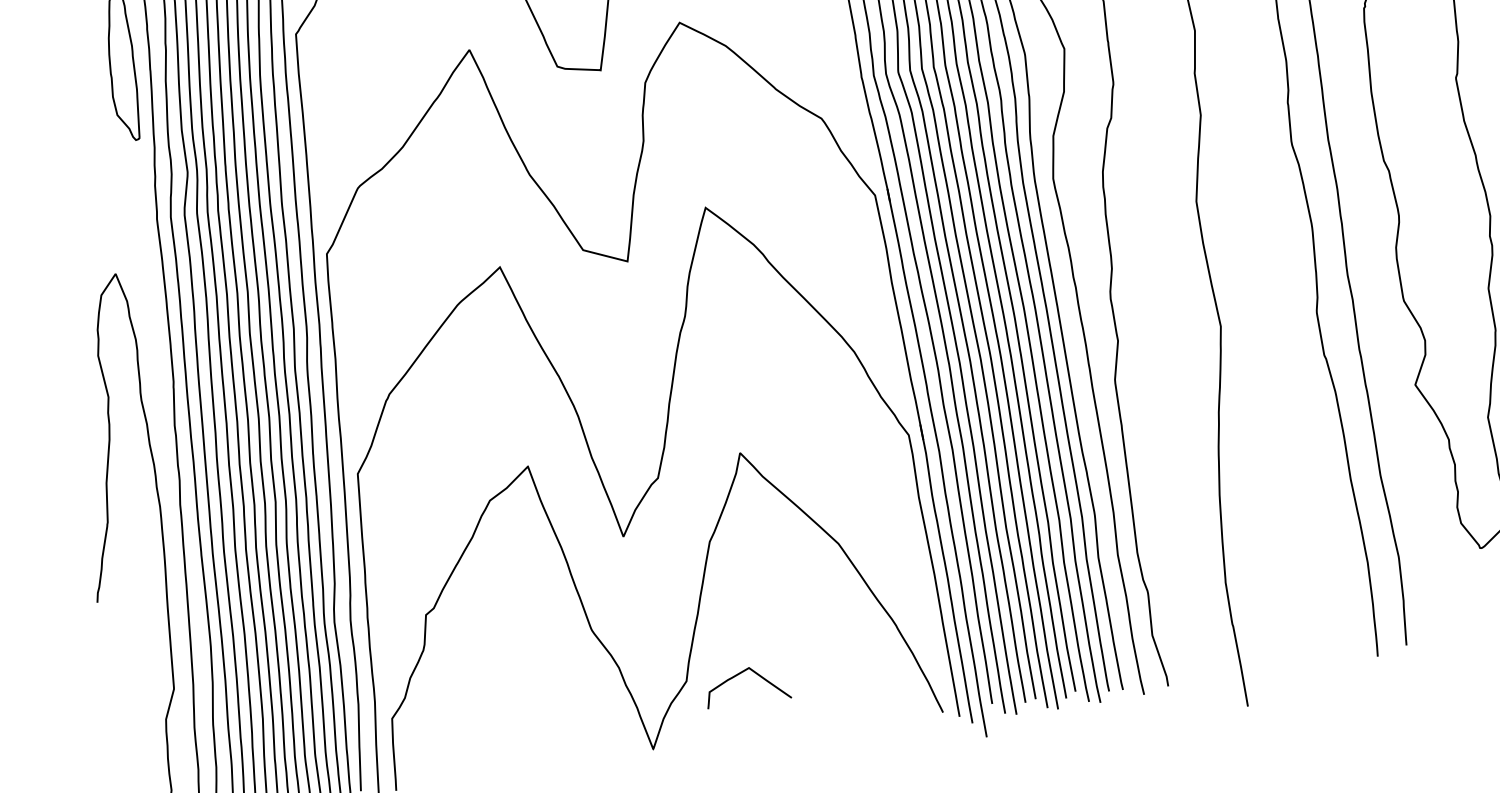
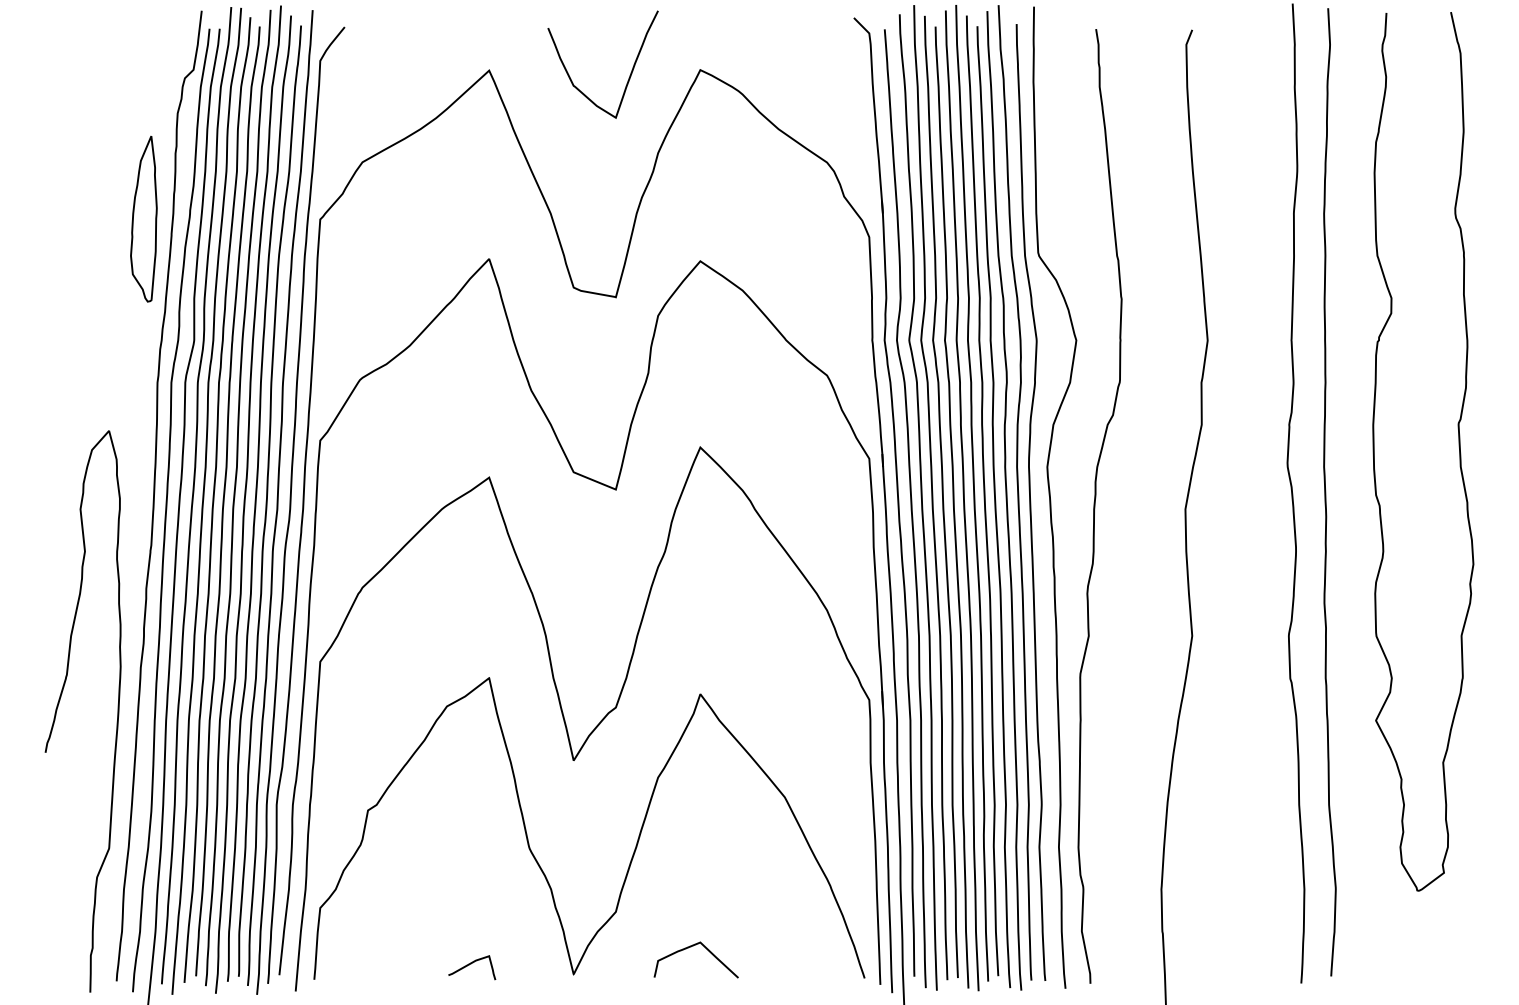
curve: (740, 674) -> (691, 947), moved
curve: (550, 753) -> (471, 964), added

